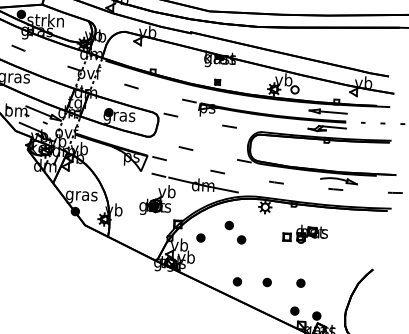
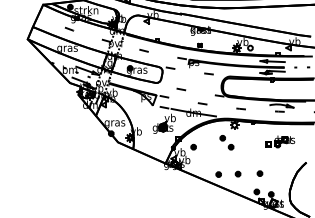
part: (234, 232) -> (226, 142), moved
part: (305, 234) -> (280, 141), moved

